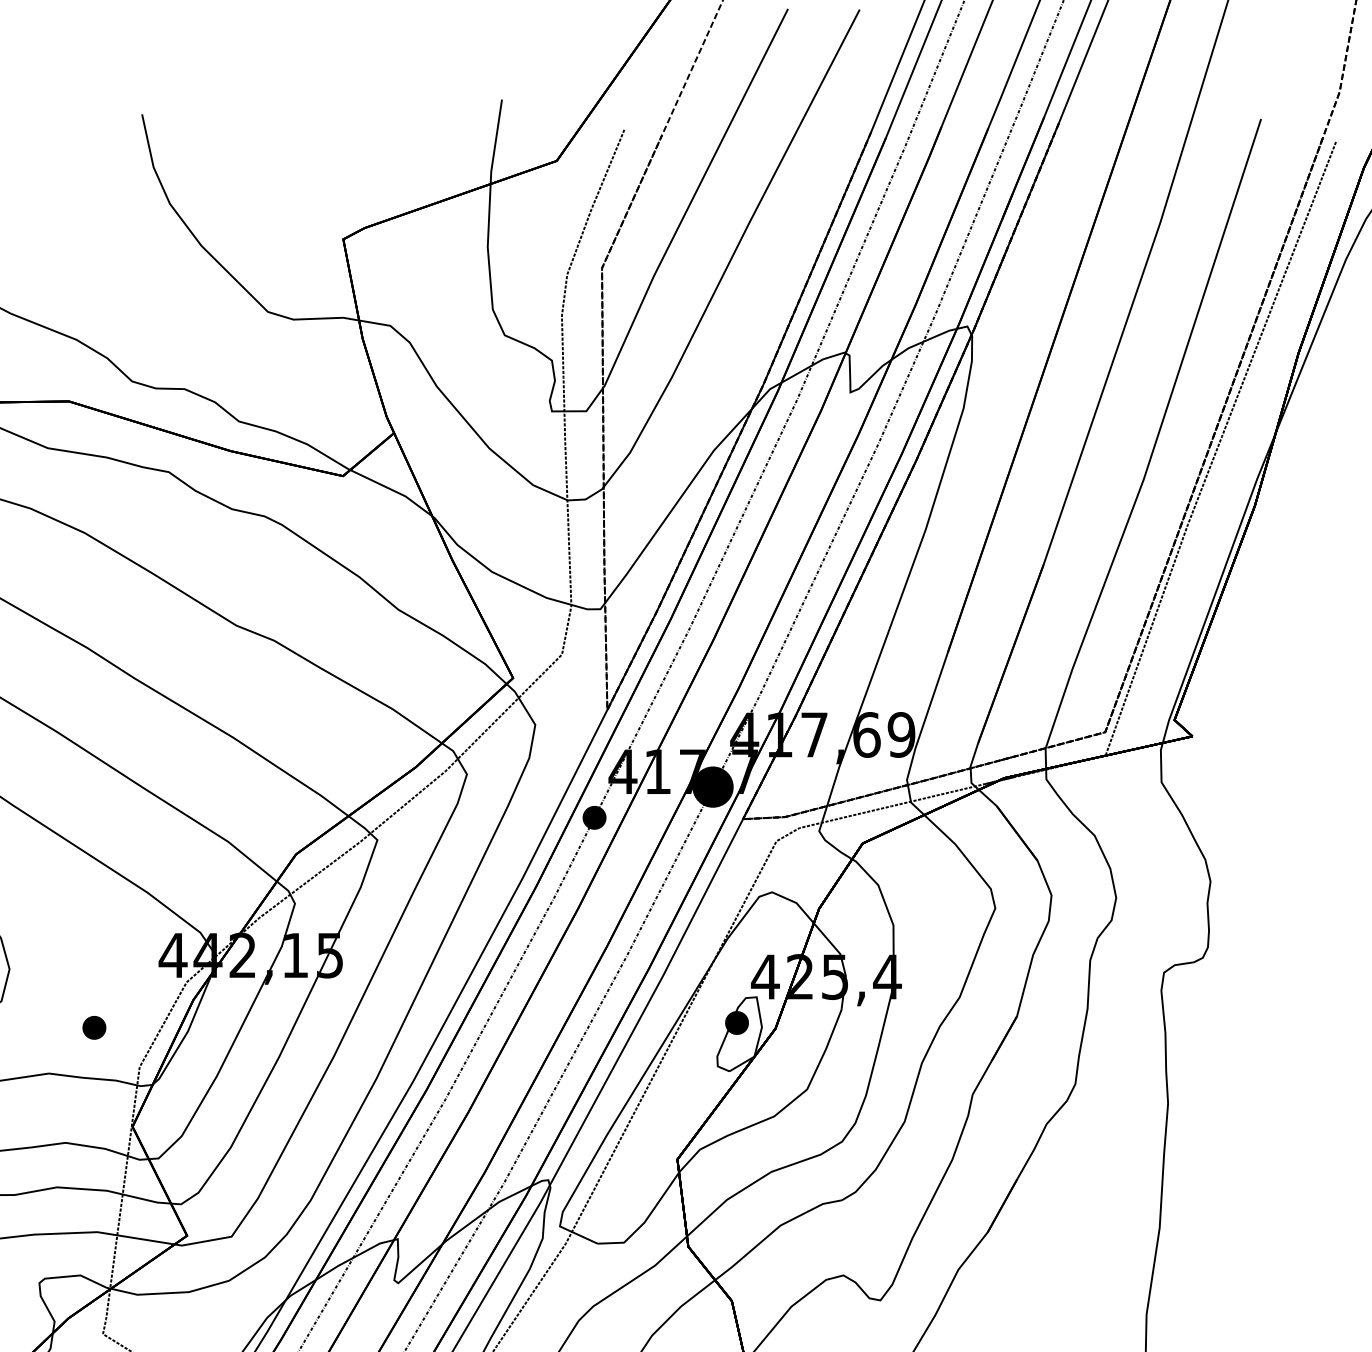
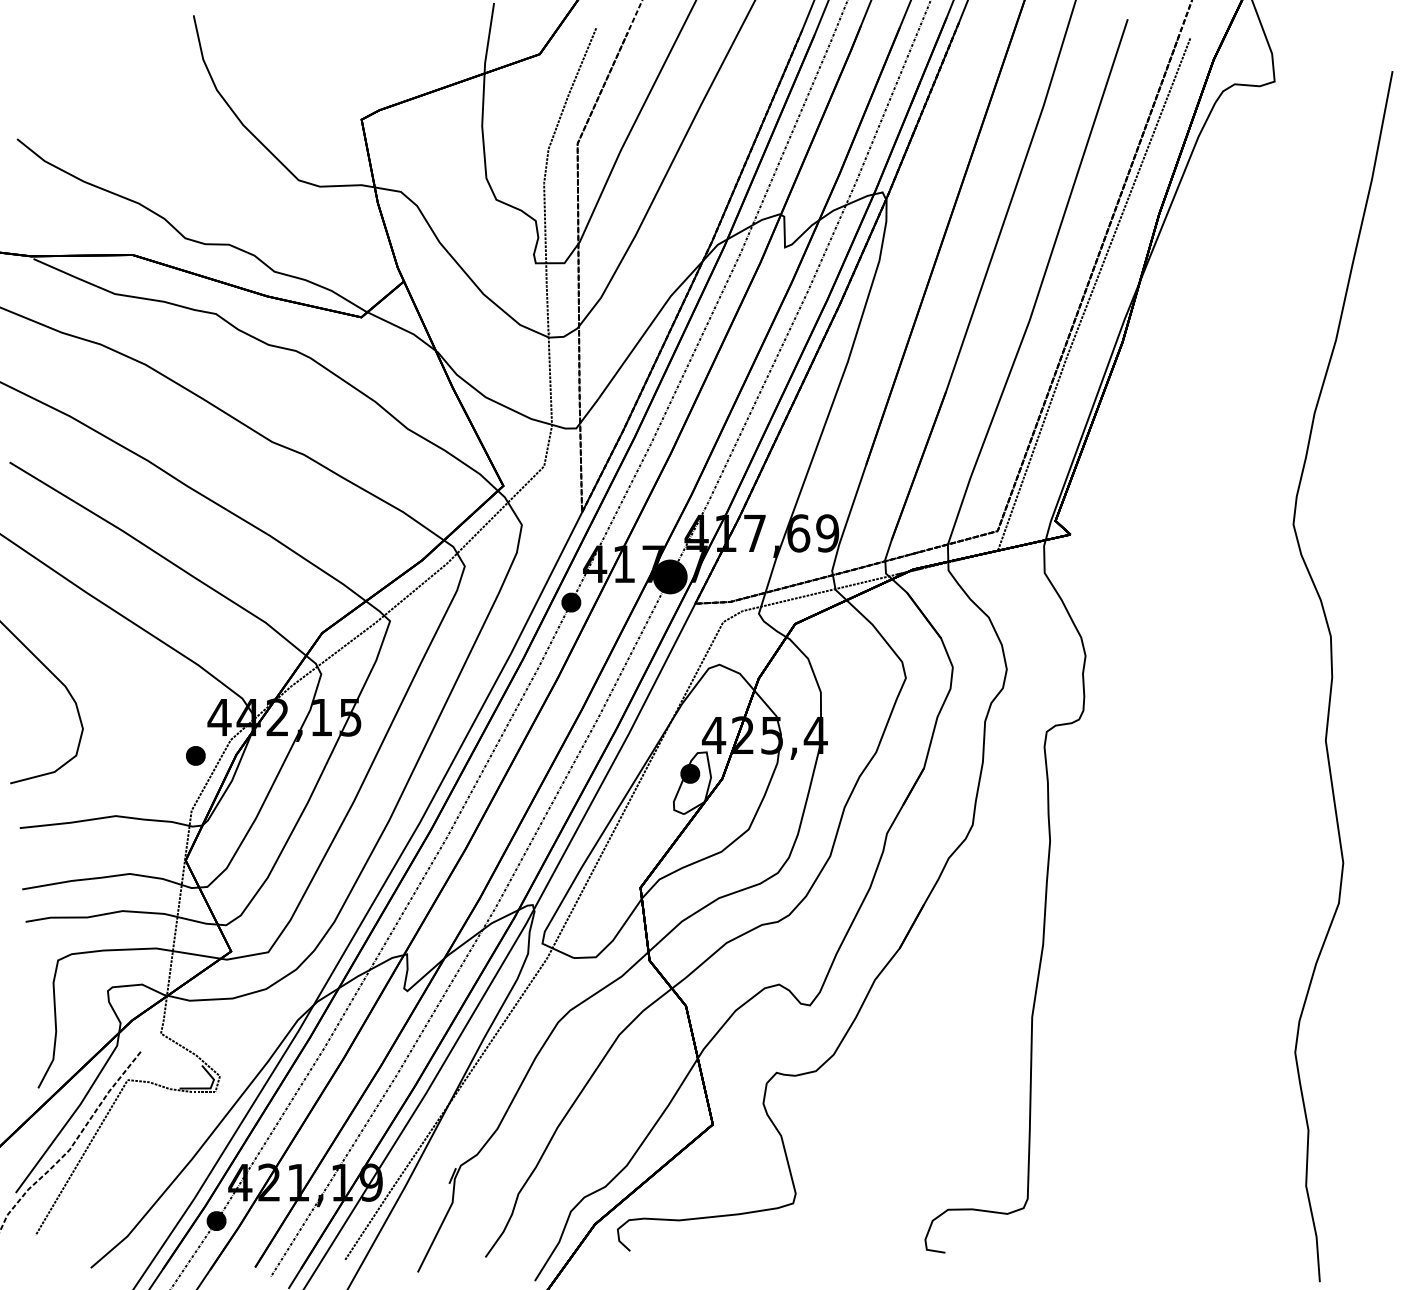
part: (94, 1027) -> (195, 755), moved

